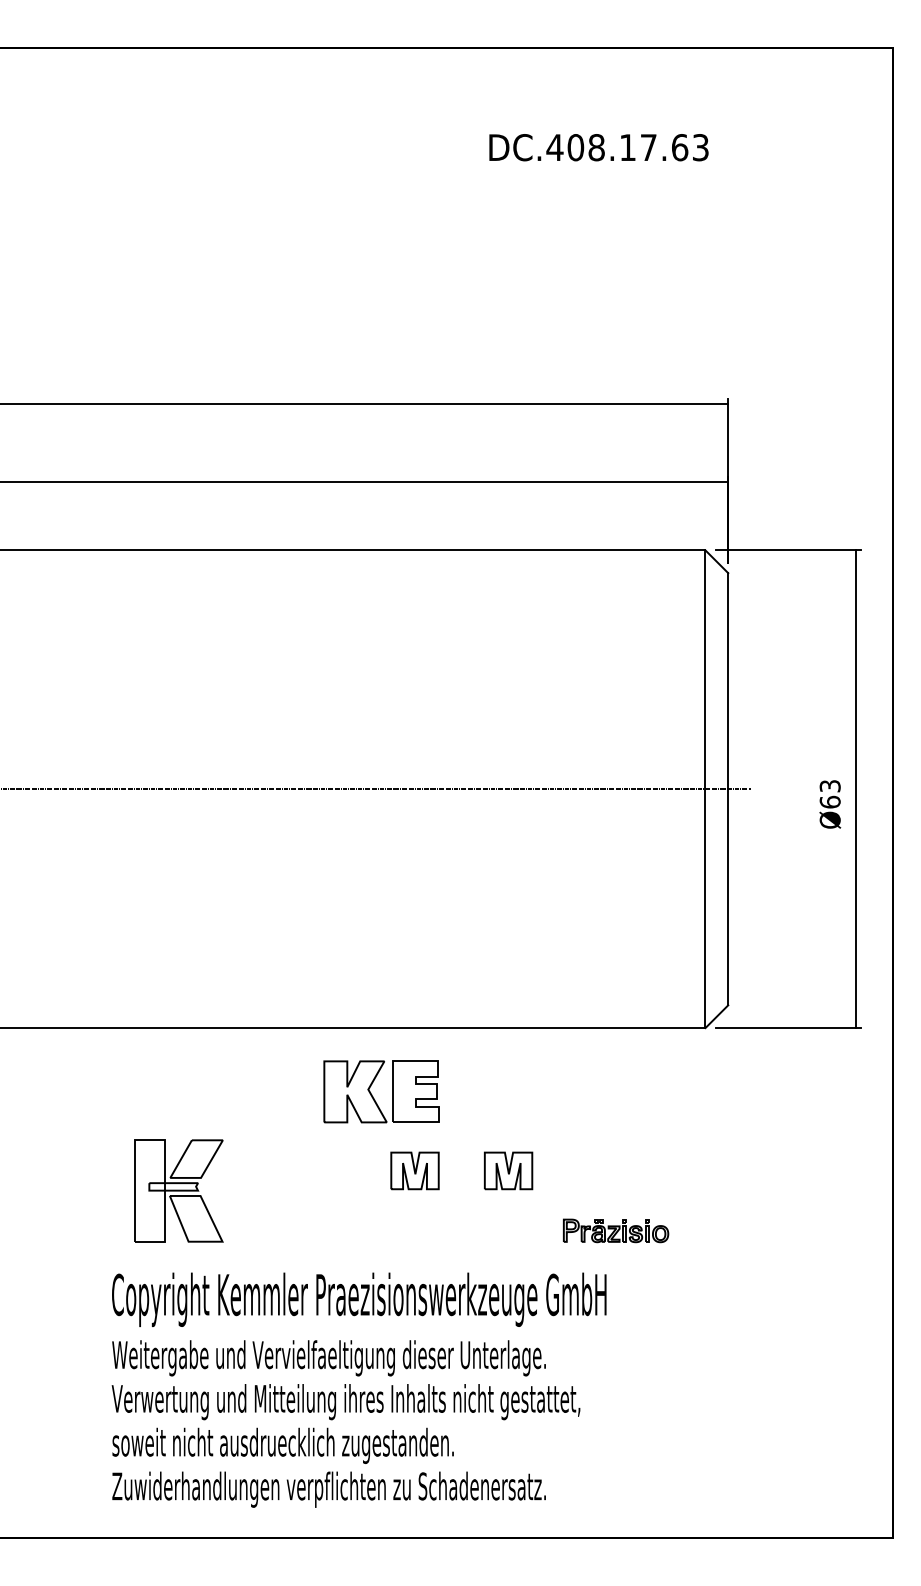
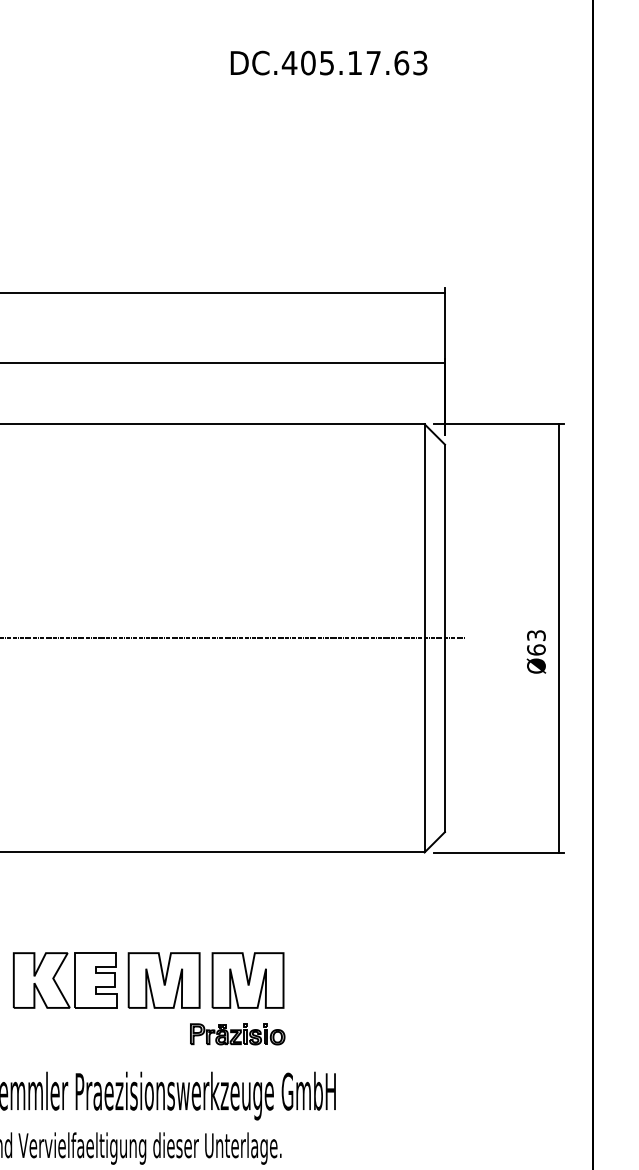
text: (596, 147) -> (326, 62), DC.408.17.63 -> DC.405.17.63
part: (373, 1096) -> (57, 984), moved
part: (414, 1170) -> (163, 980), size x1.67
part: (508, 1170) -> (247, 980), size x1.67
part: (616, 1230) -> (238, 1033), moved

